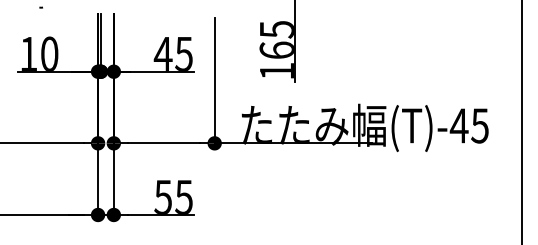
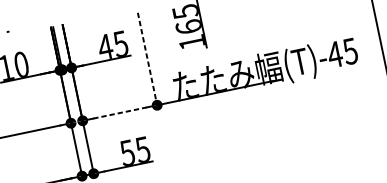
line: (214, 80) -> (147, 58), solid -> dashed
line: (164, 143) -> (120, 113), solid -> dashed

